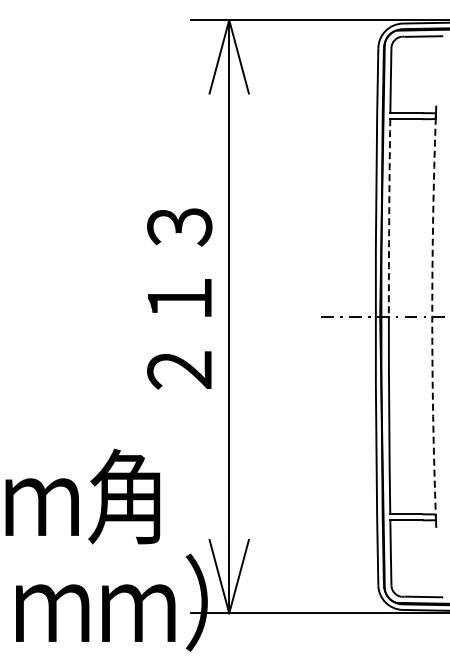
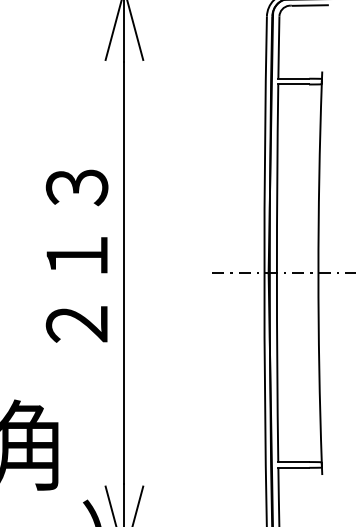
arc: (389, 217) -> (277, 178), dashed -> solid
arc: (432, 316) -> (318, 273), dashed -> solid

